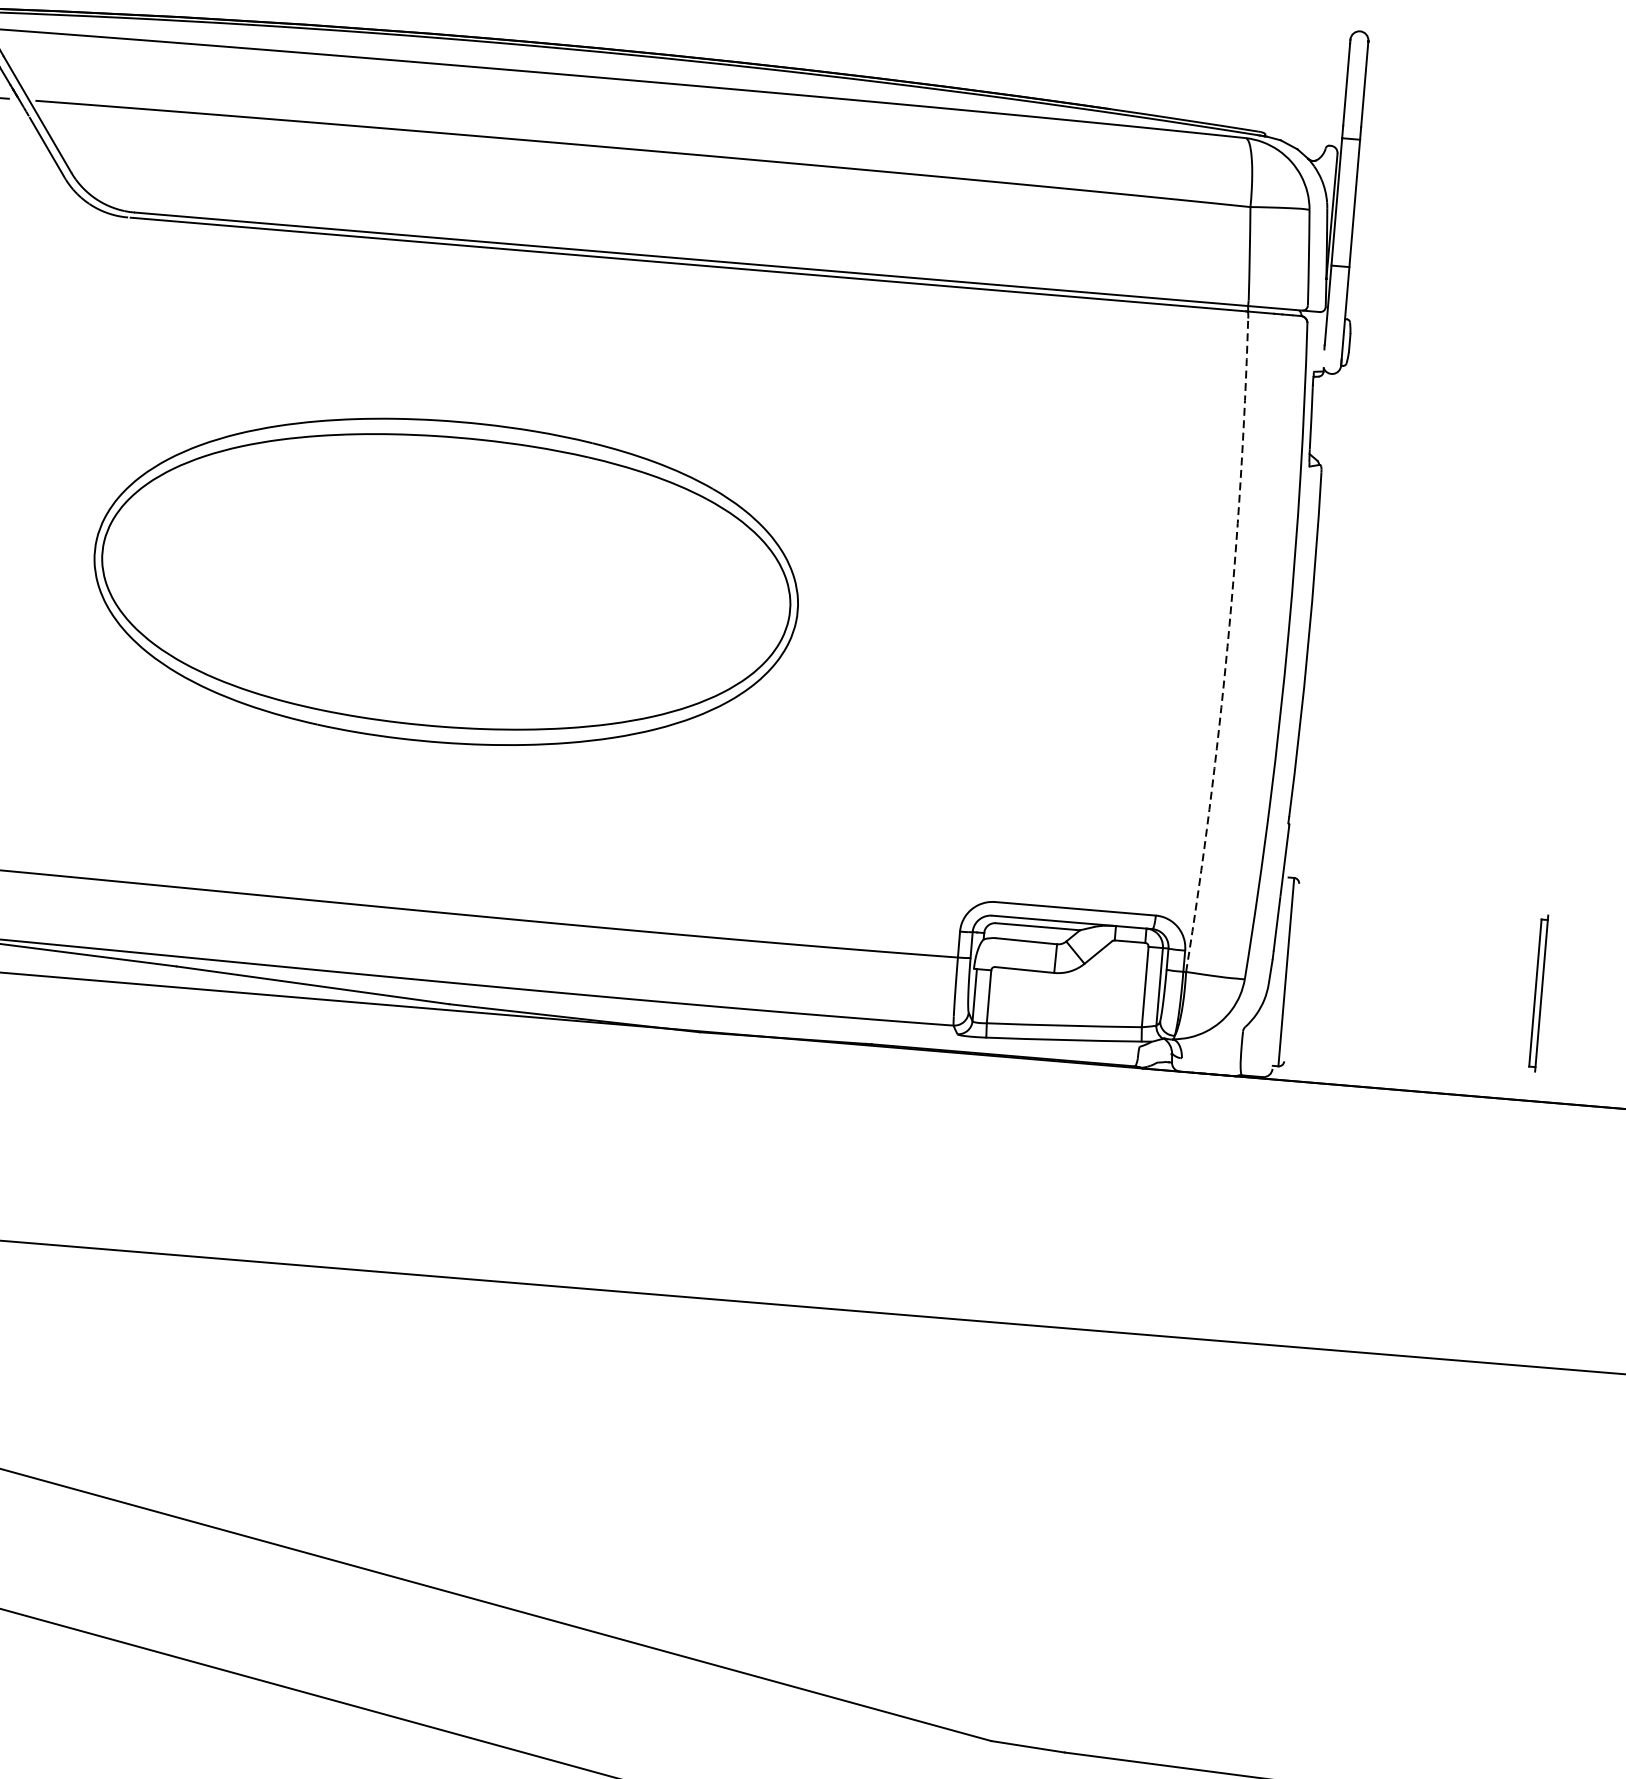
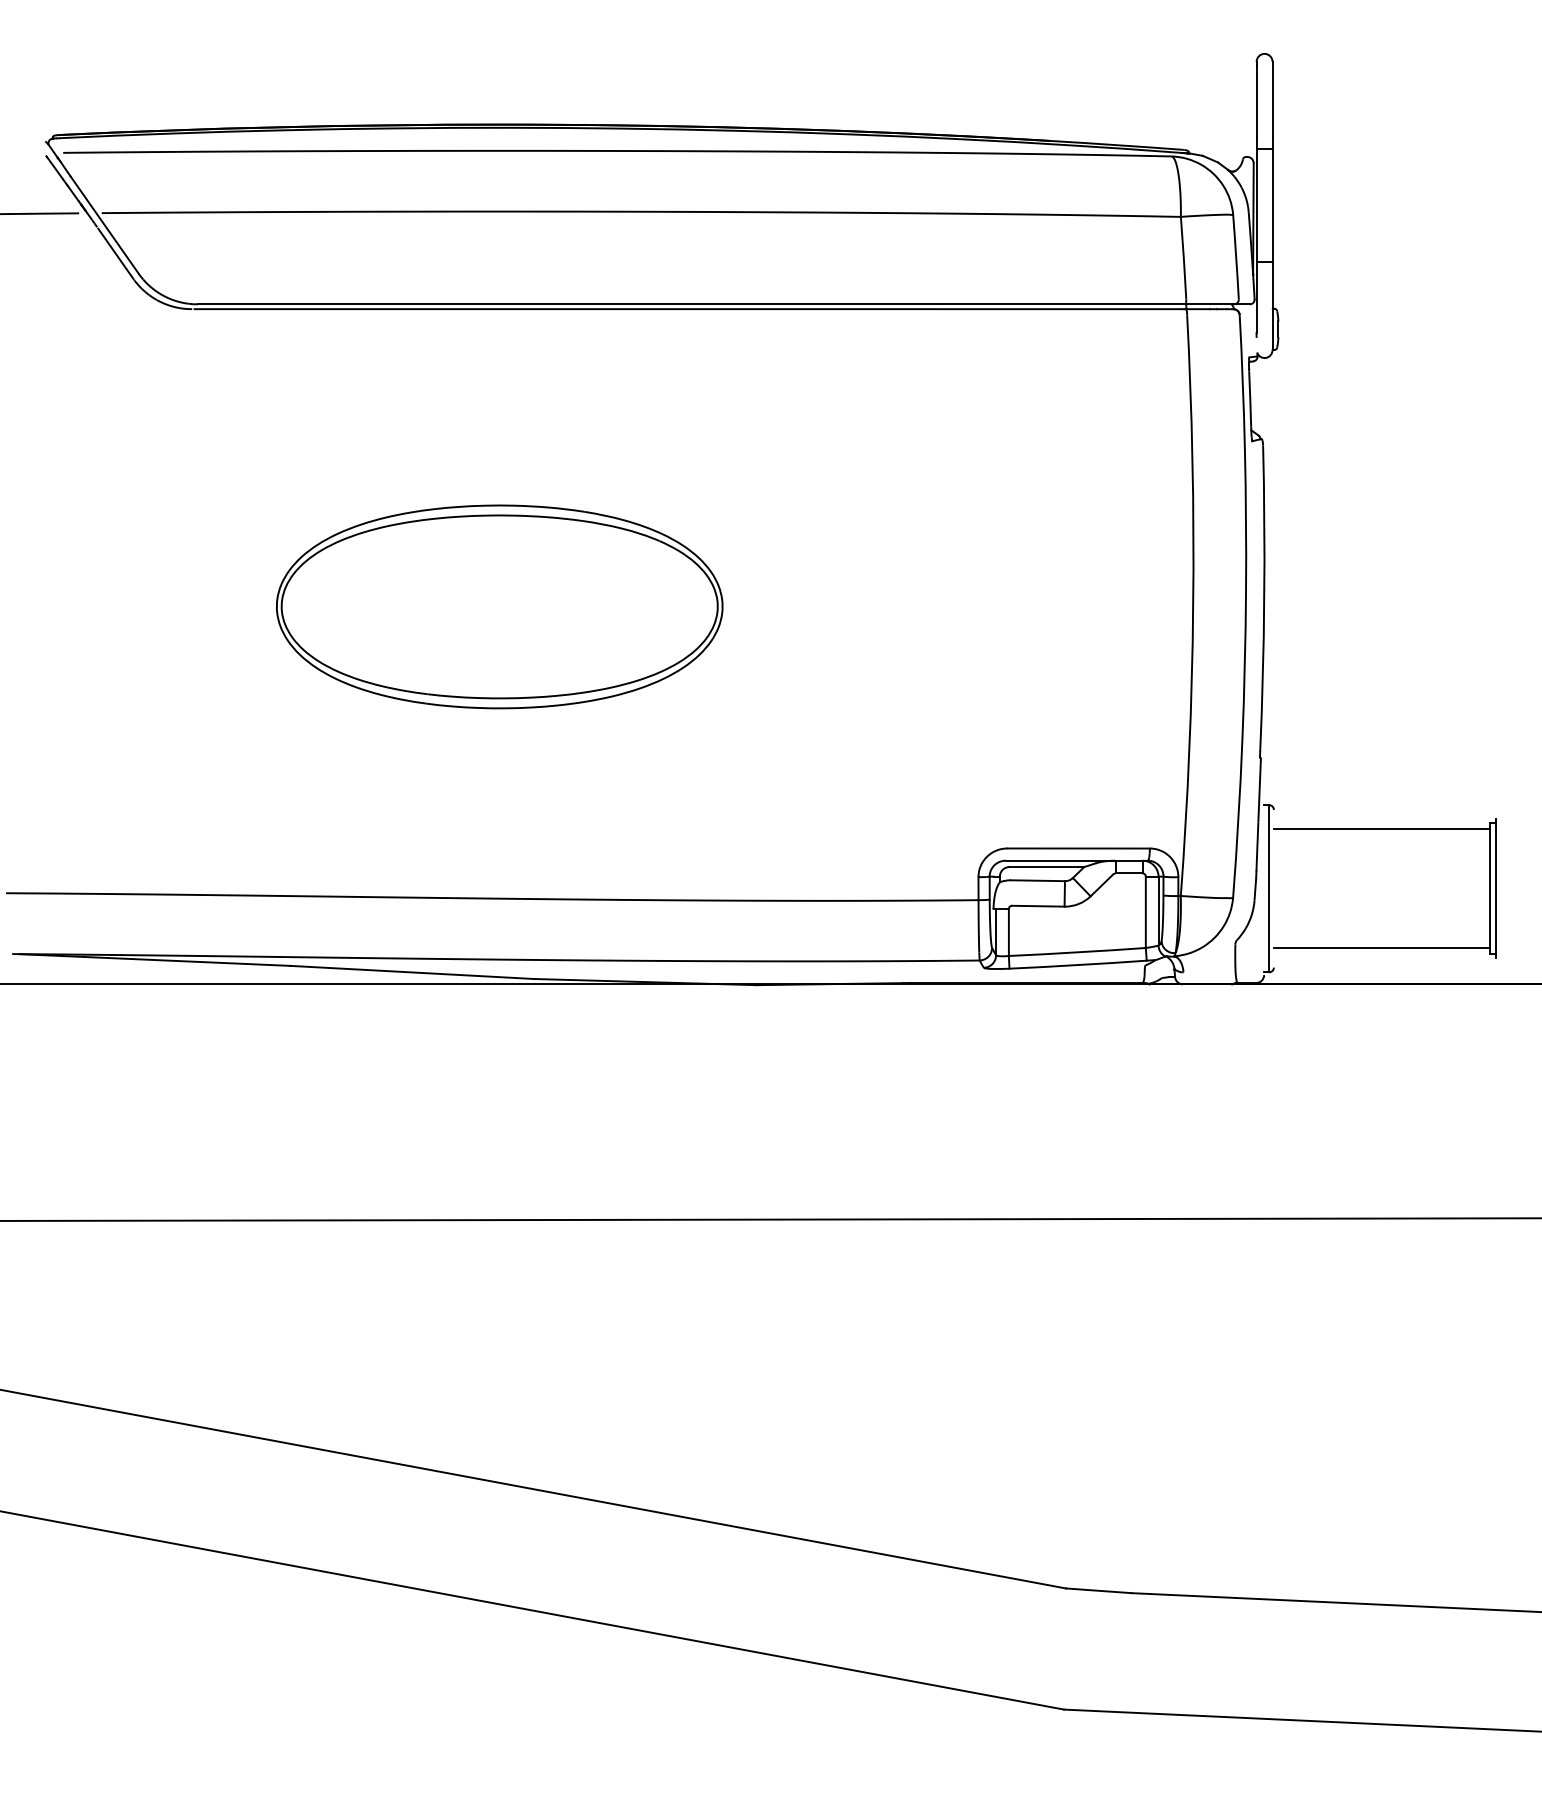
part: (446, 581) -> (499, 606), size x0.71
arc: (1227, 645) -> (1193, 605), dashed -> solid
line: (1418, 916) -> (1381, 829), added
line: (1407, 1050) -> (1381, 948), added

